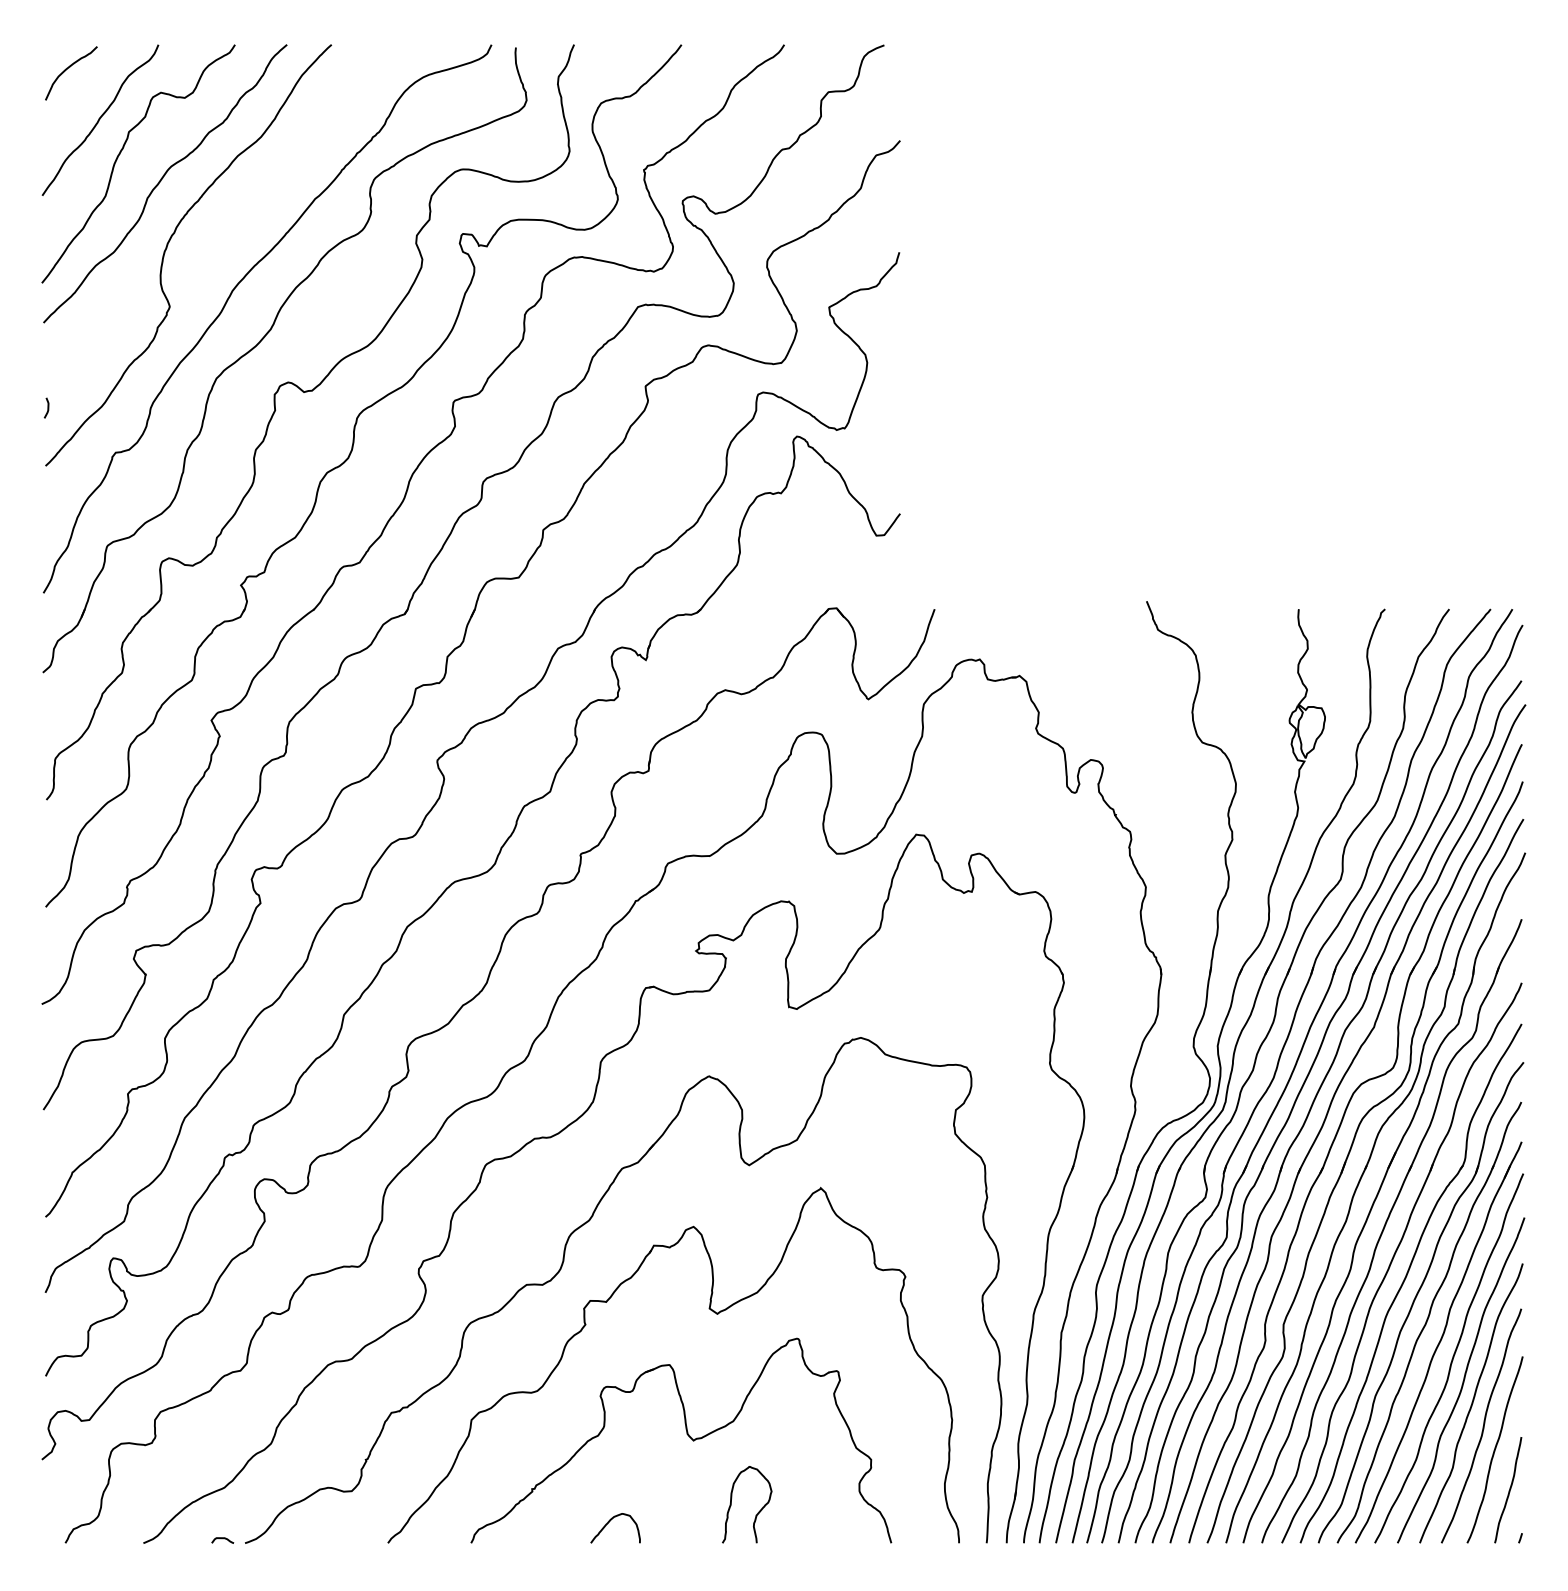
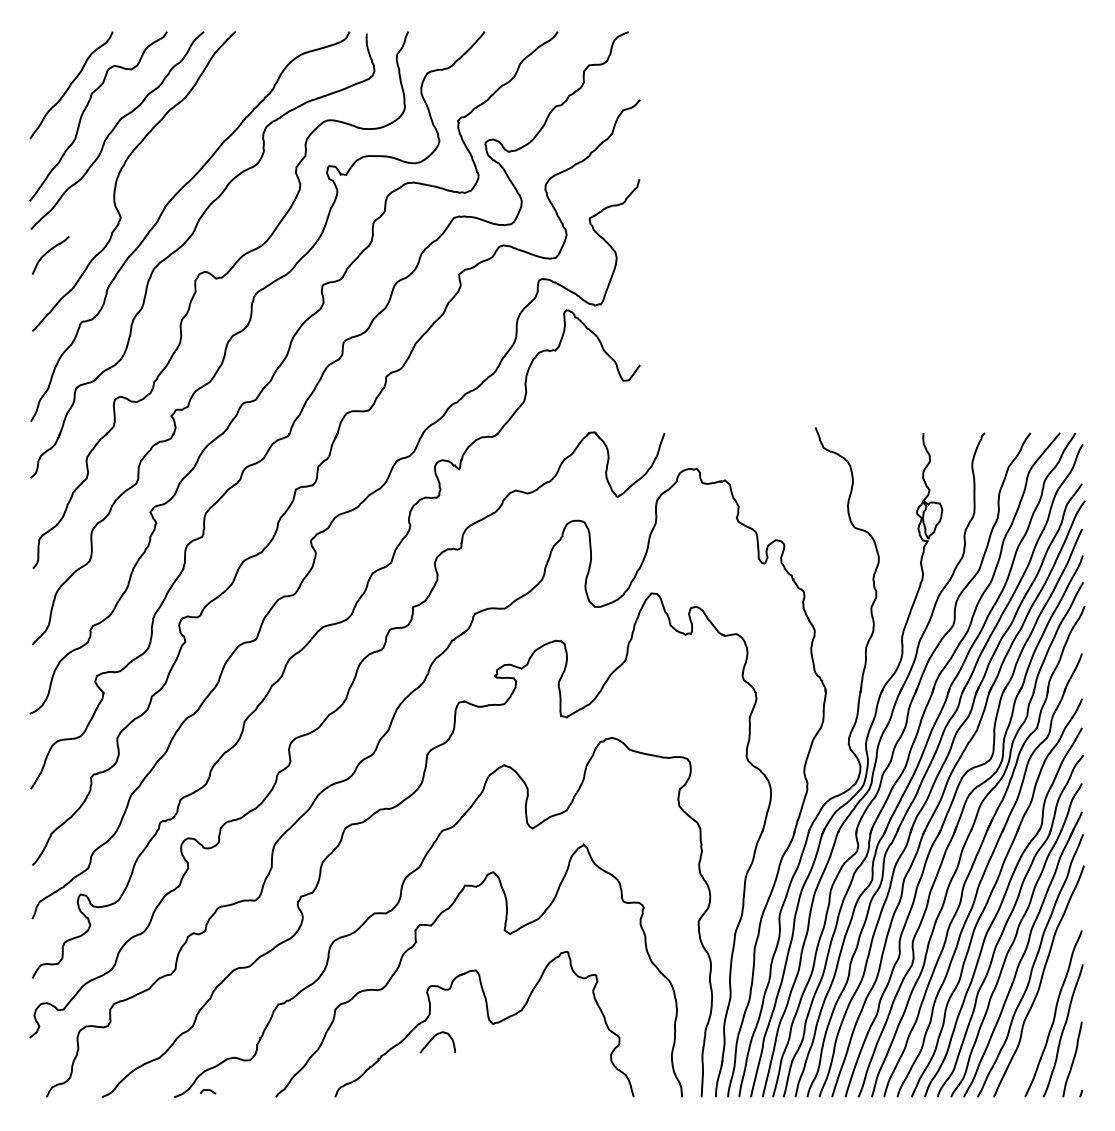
curve: (67, 69) -> (47, 252), moved
curve: (47, 407) -> (33, 289), removed
curve: (1471, 1403) -> (1046, 997), removed
curve: (757, 1512) -> (538, 1075), removed
curve: (609, 1522) -> (433, 1038), moved
curve: (222, 1539) -> (207, 1091), moved

